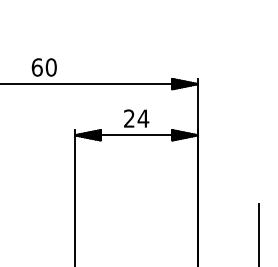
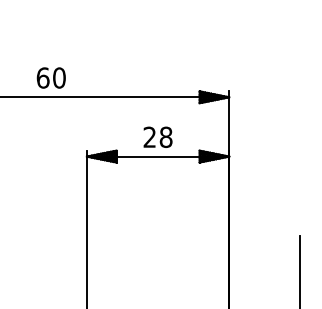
text: (143, 118) -> (166, 137), 24 -> 28

